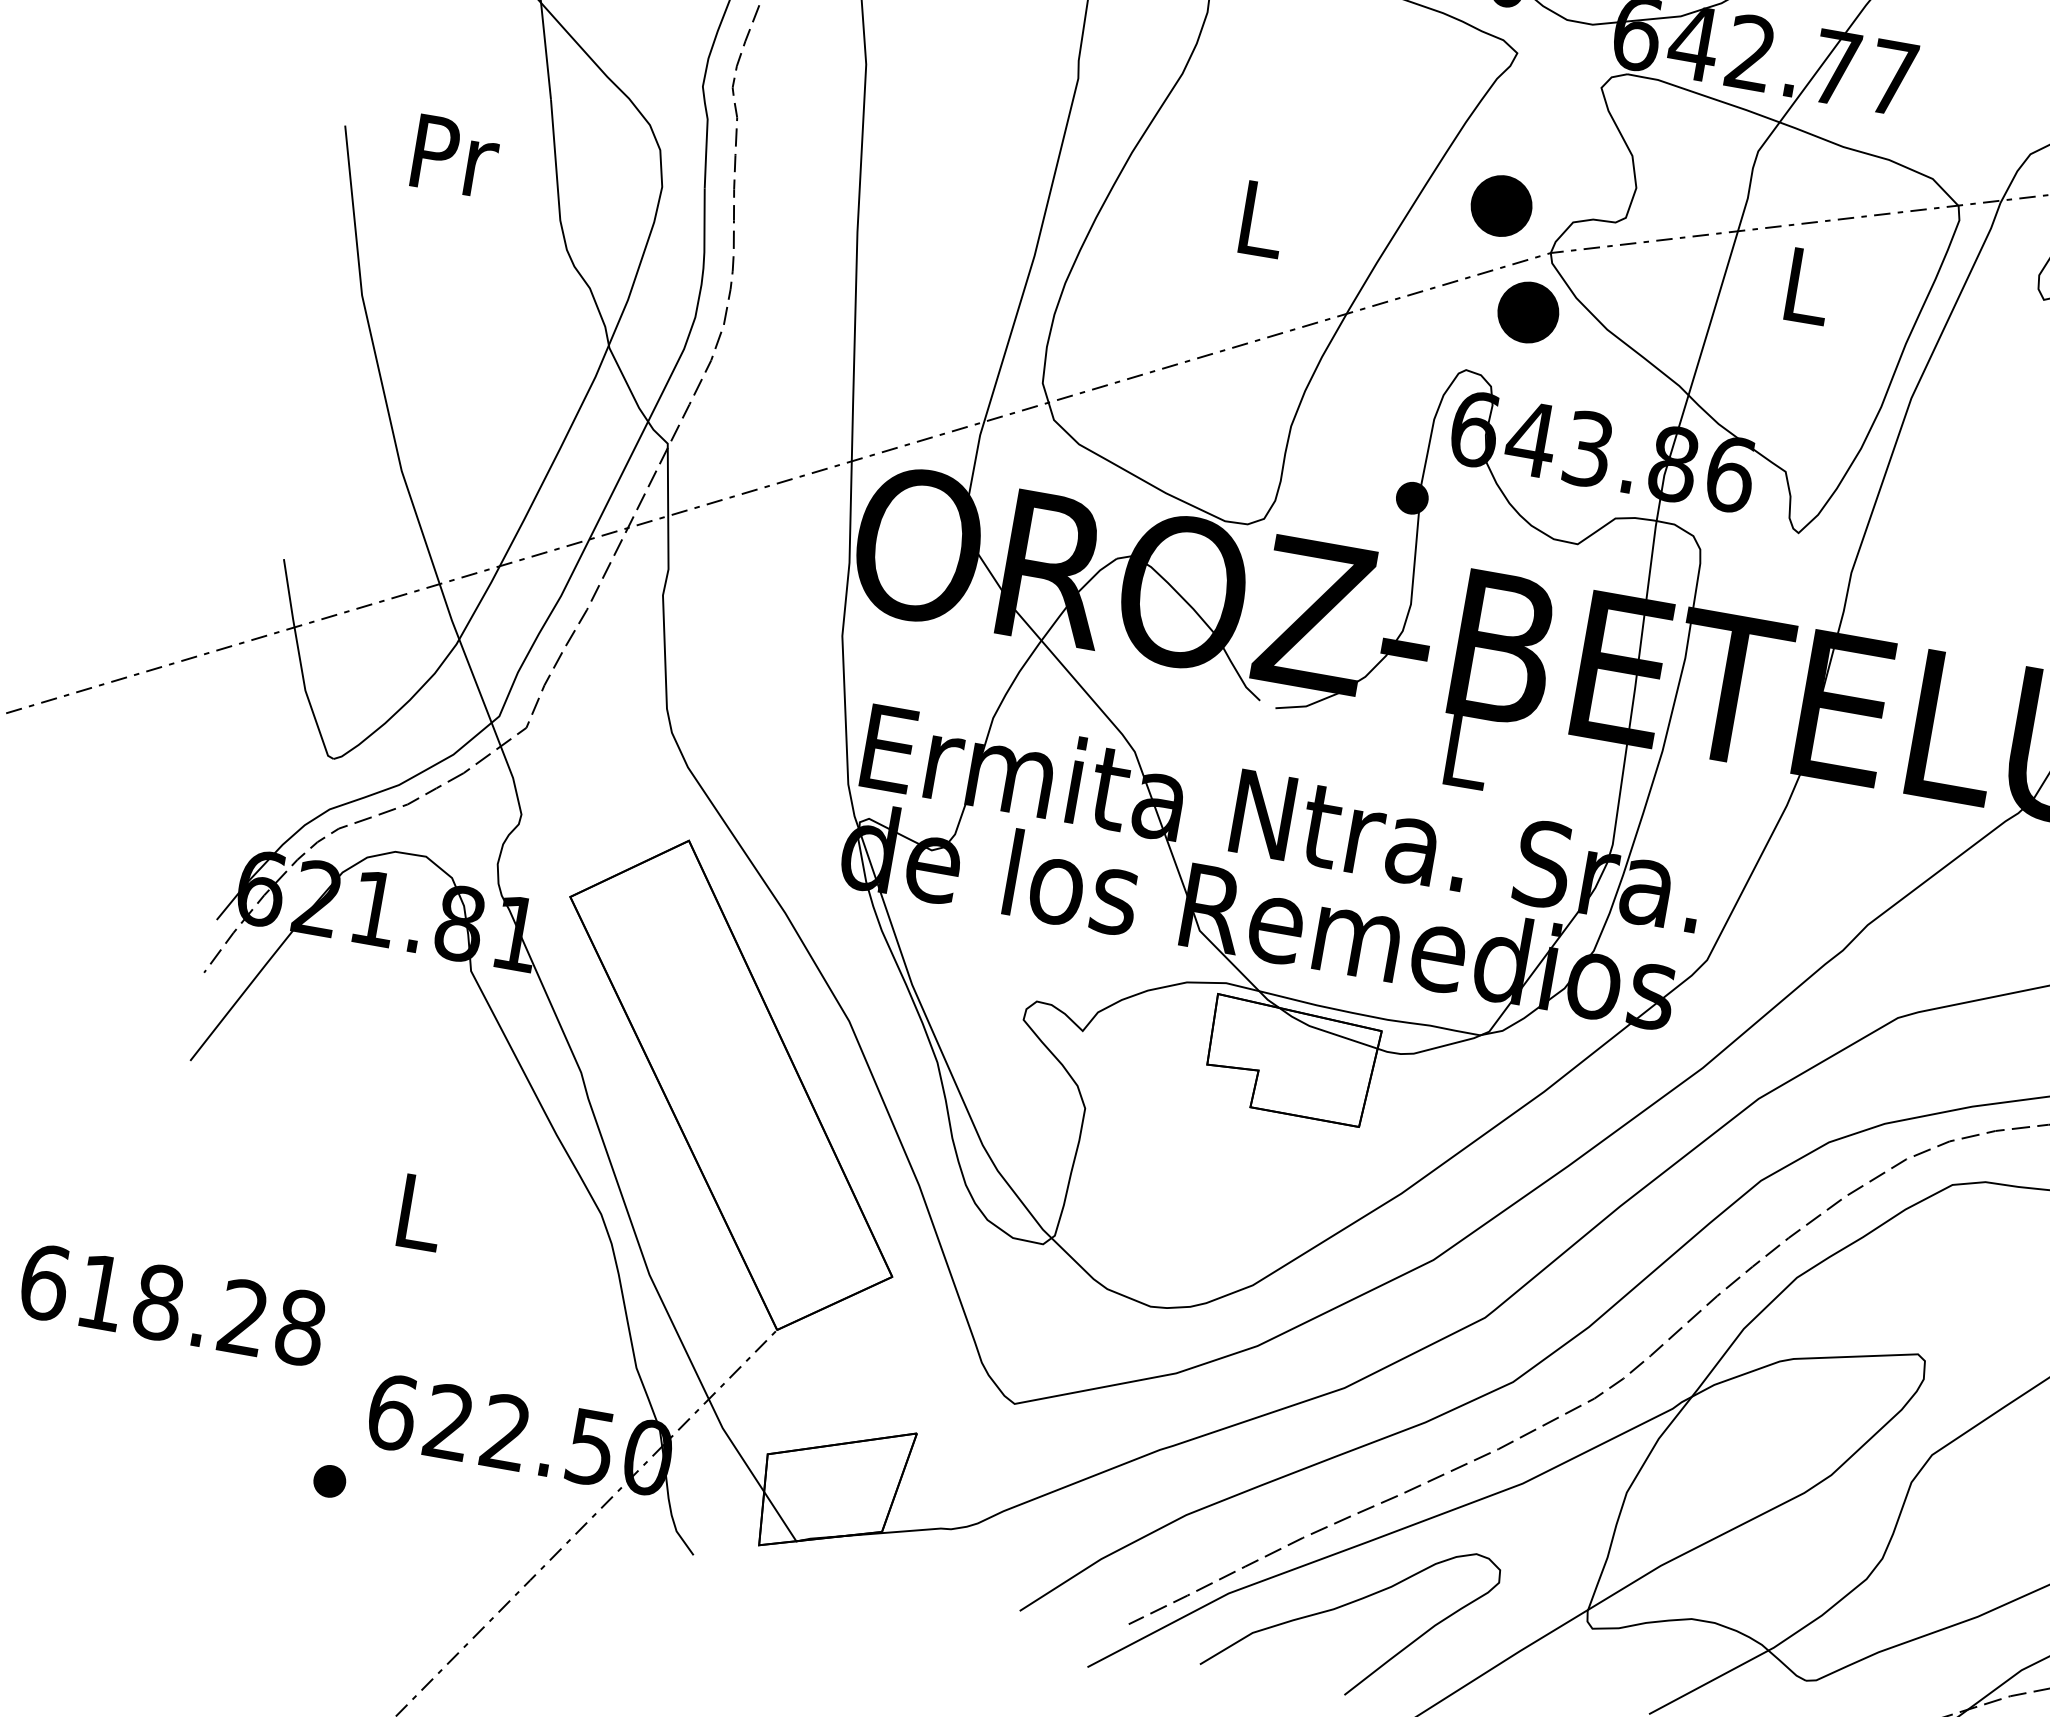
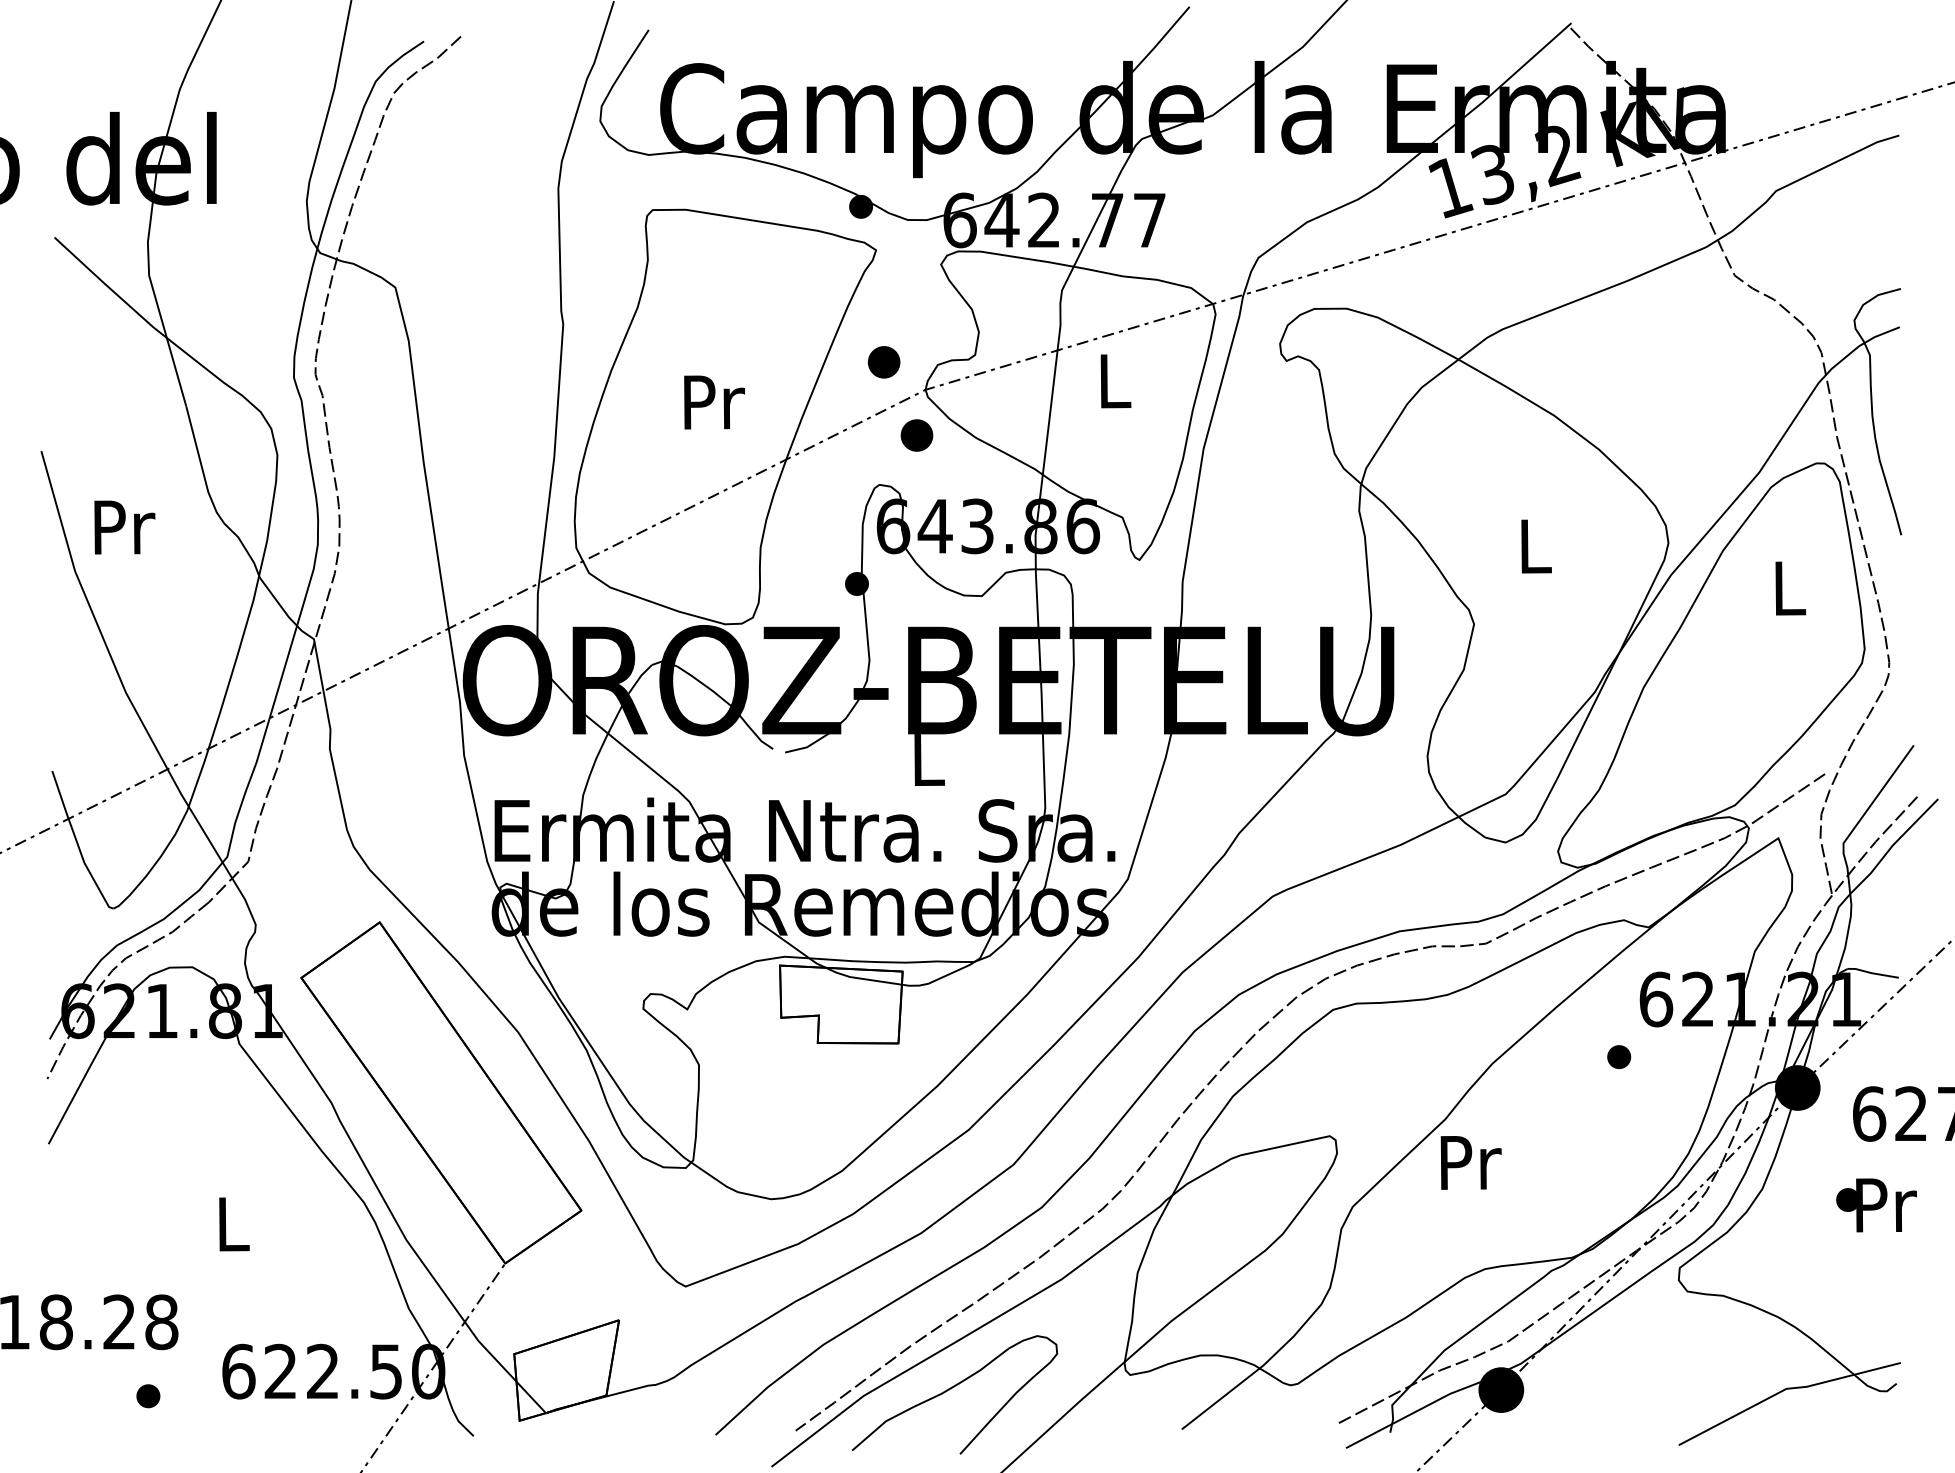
text: (455, 156) -> (124, 527), moved
part: (1500, 206) -> (883, 362), size x0.7
text: (1263, 219) -> (714, 402), L -> Pr
part: (1527, 312) -> (916, 435), size x0.7
part: (329, 1481) -> (148, 1396), moved

